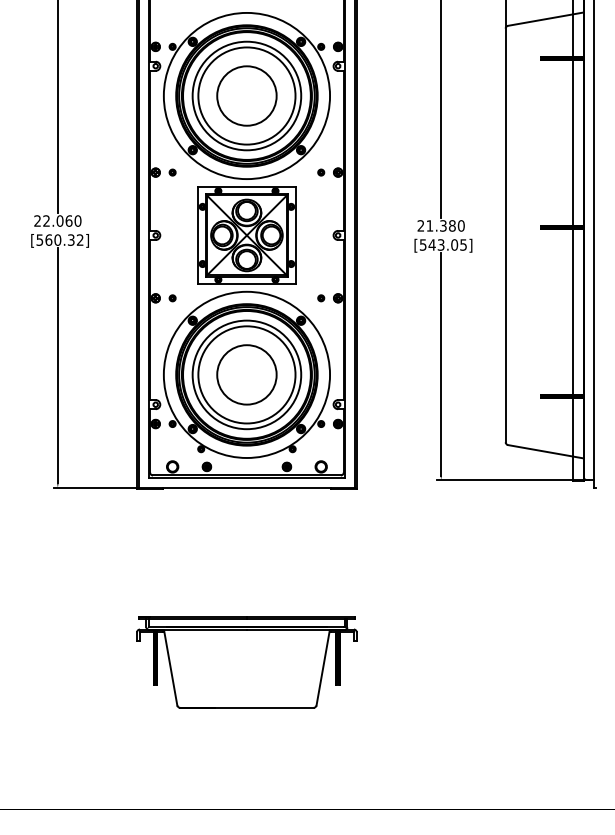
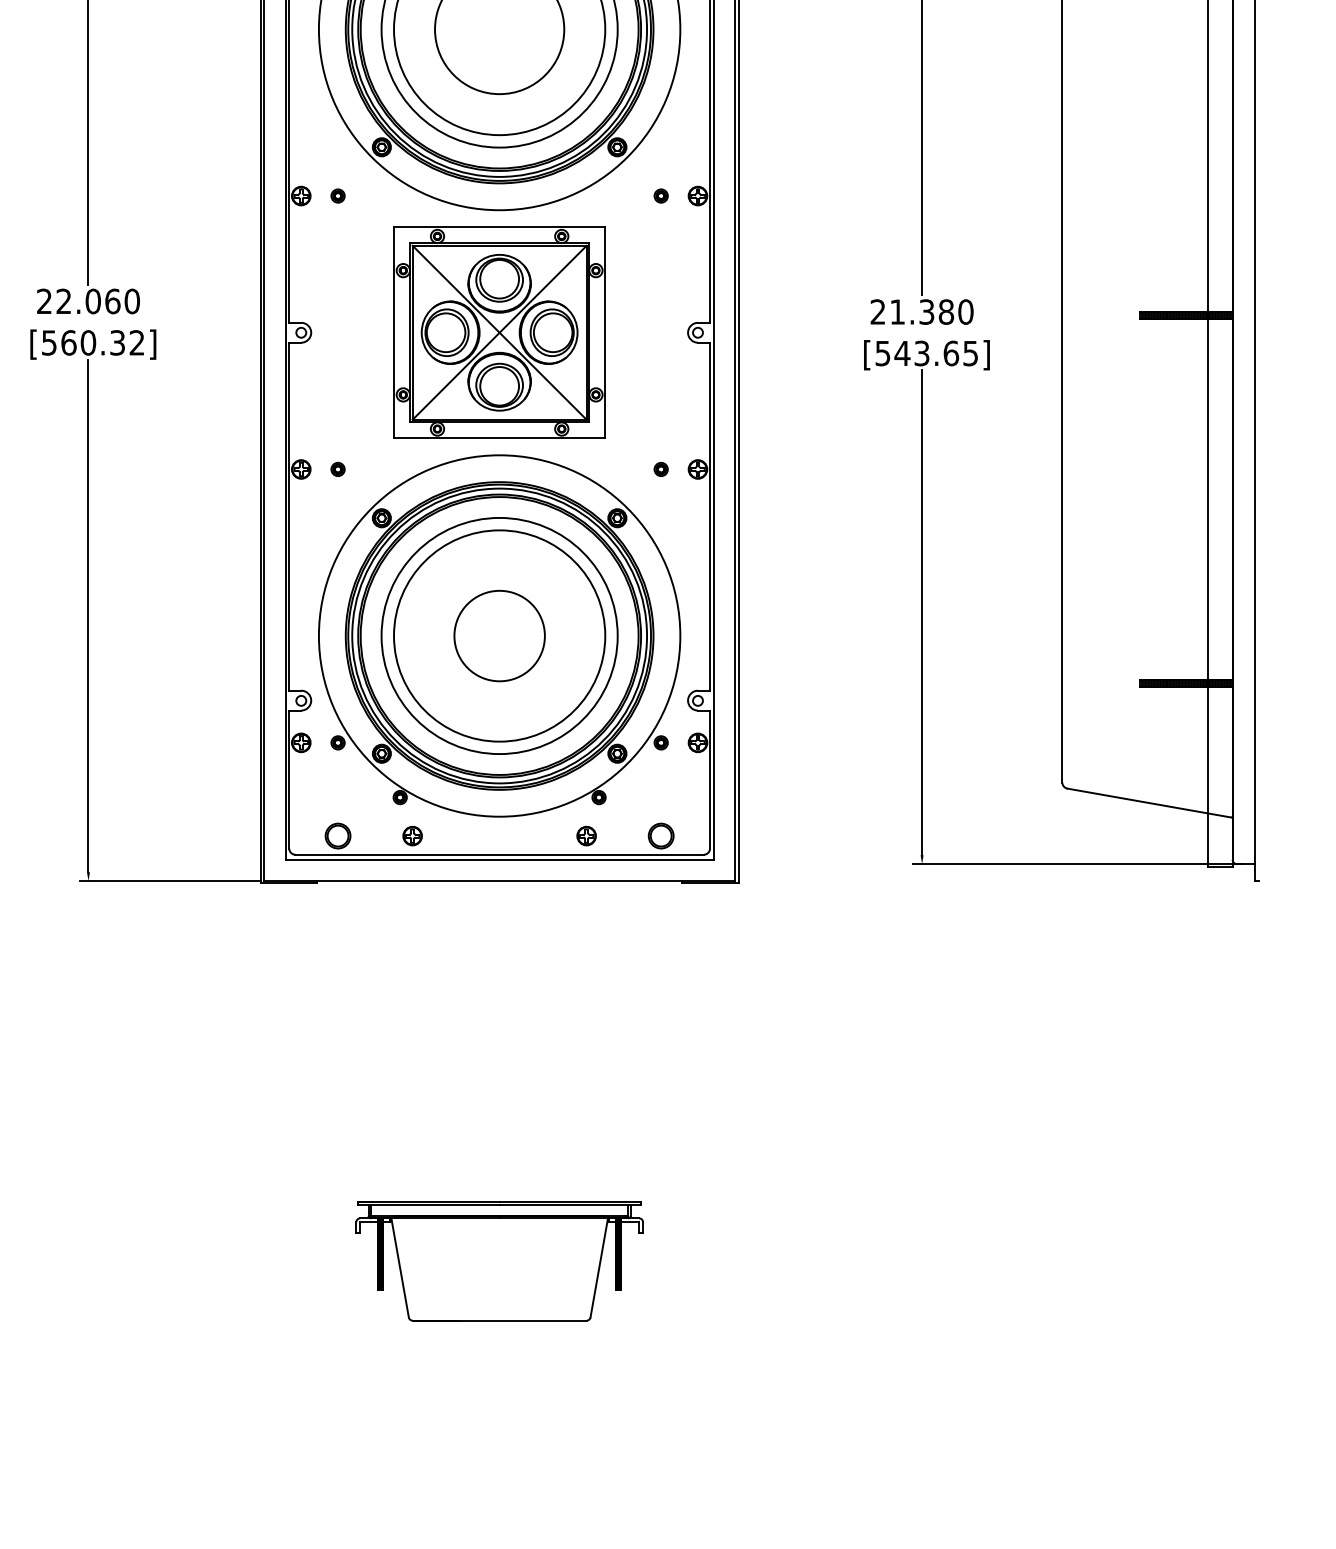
text: (454, 244) -> (951, 352), [543.05] -> [543.65]
circle: (246, 374) -> (498, 635), size x0.7
part: (246, 662) -> (498, 1261), size x0.6

